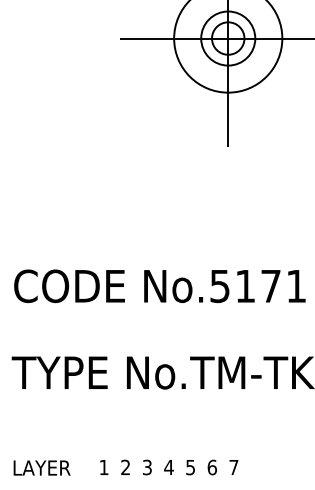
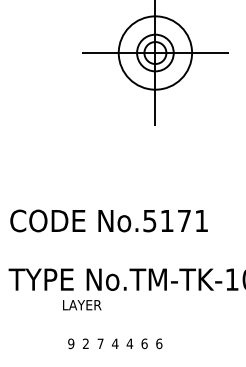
text: (104, 467) -> (71, 343), 1 -> 9
text: (147, 467) -> (100, 343), 3 -> 7
text: (190, 467) -> (129, 343), 5 -> 4
text: (234, 467) -> (159, 343), 7 -> 6
text: (42, 468) -> (82, 305), moved

